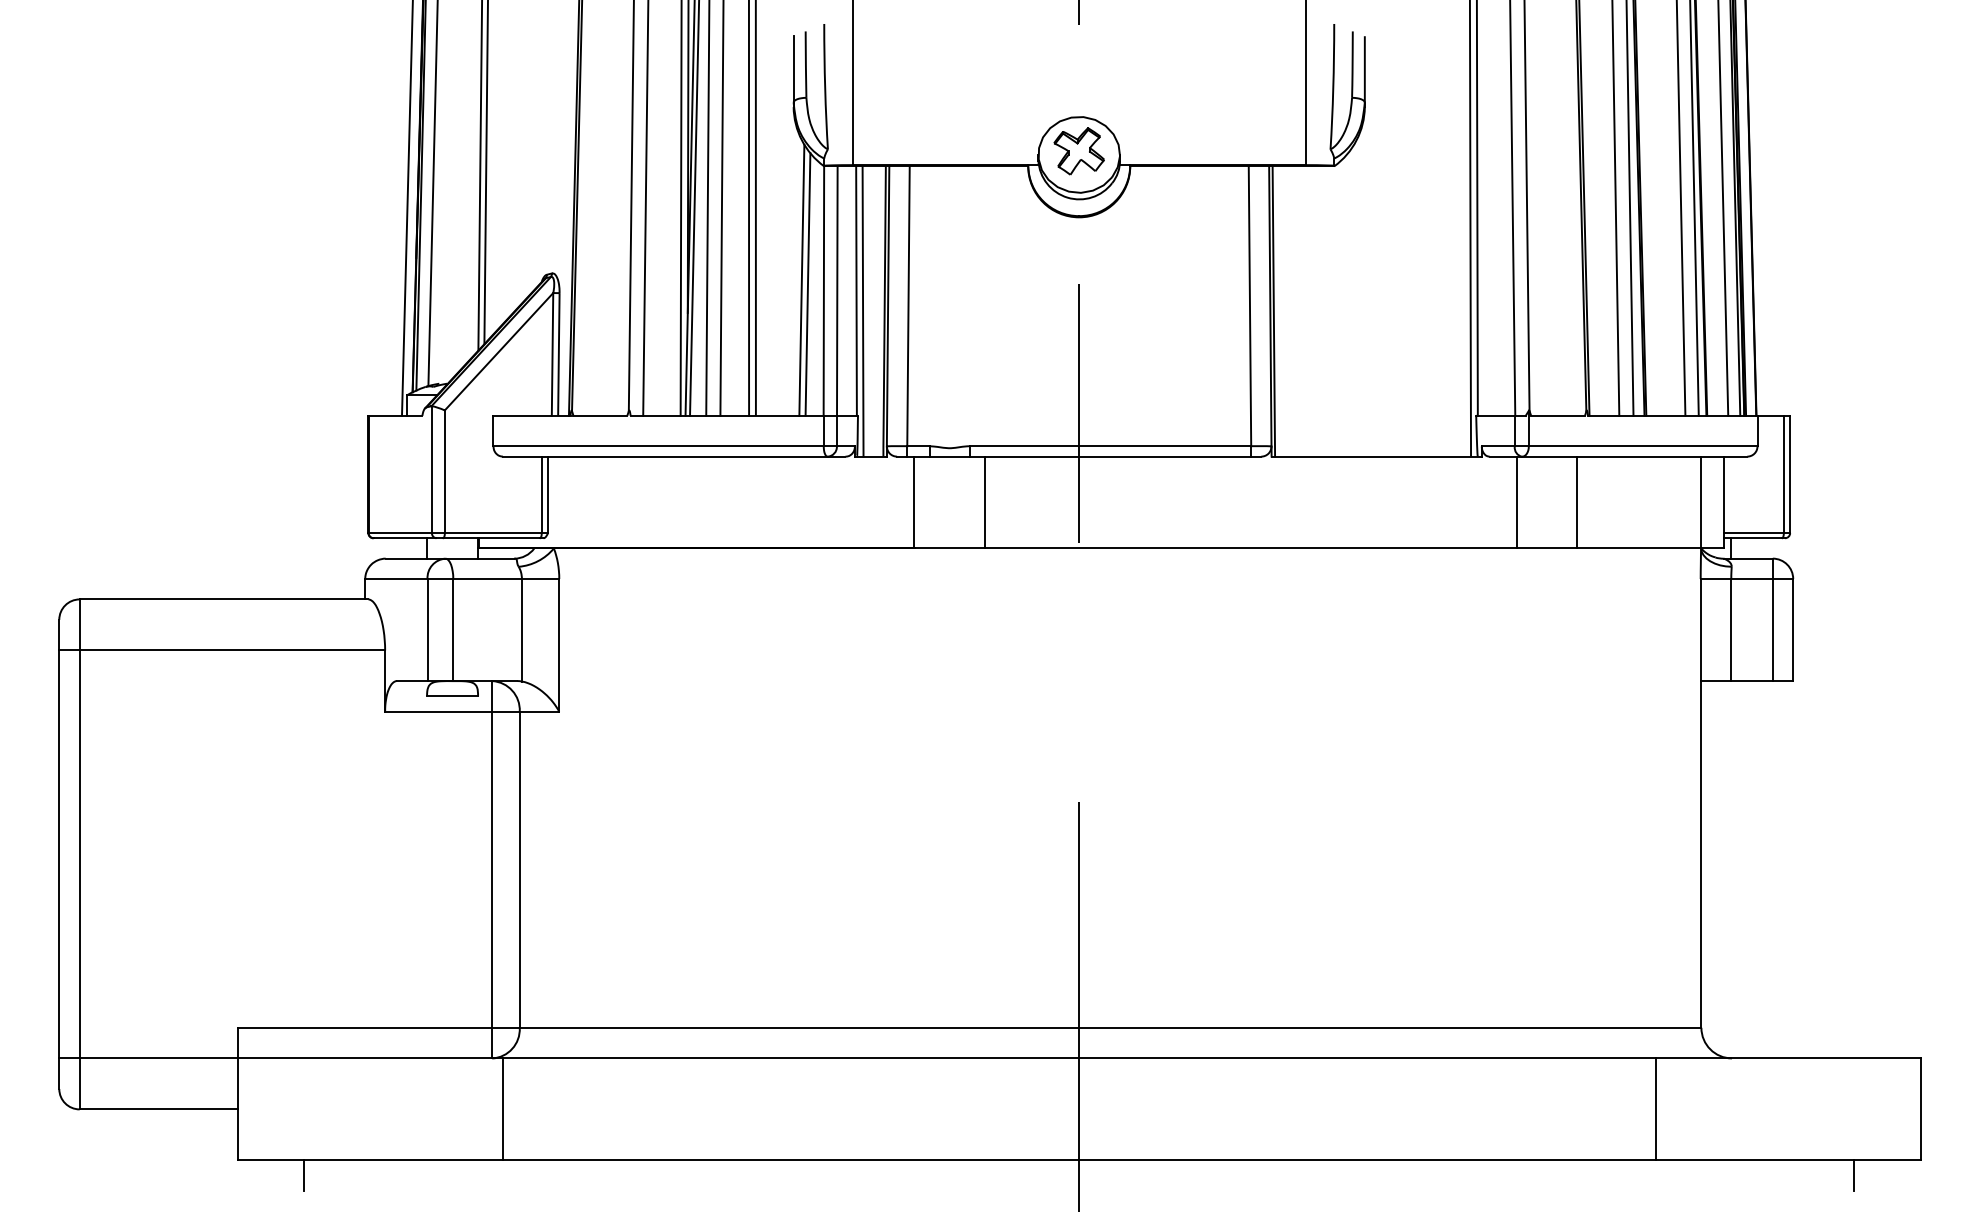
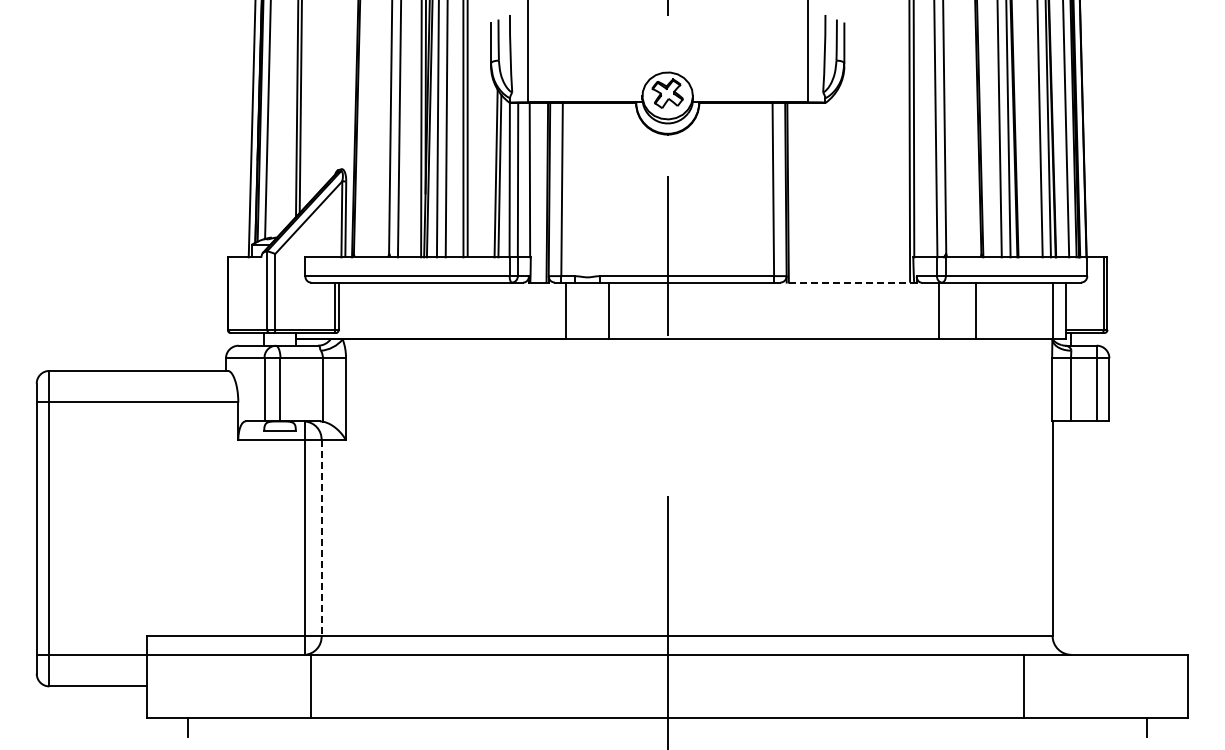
line: (862, 310) -> (533, 192), removed
line: (1376, 456) -> (851, 282), solid -> dashed
line: (519, 870) -> (321, 538), solid -> dashed

